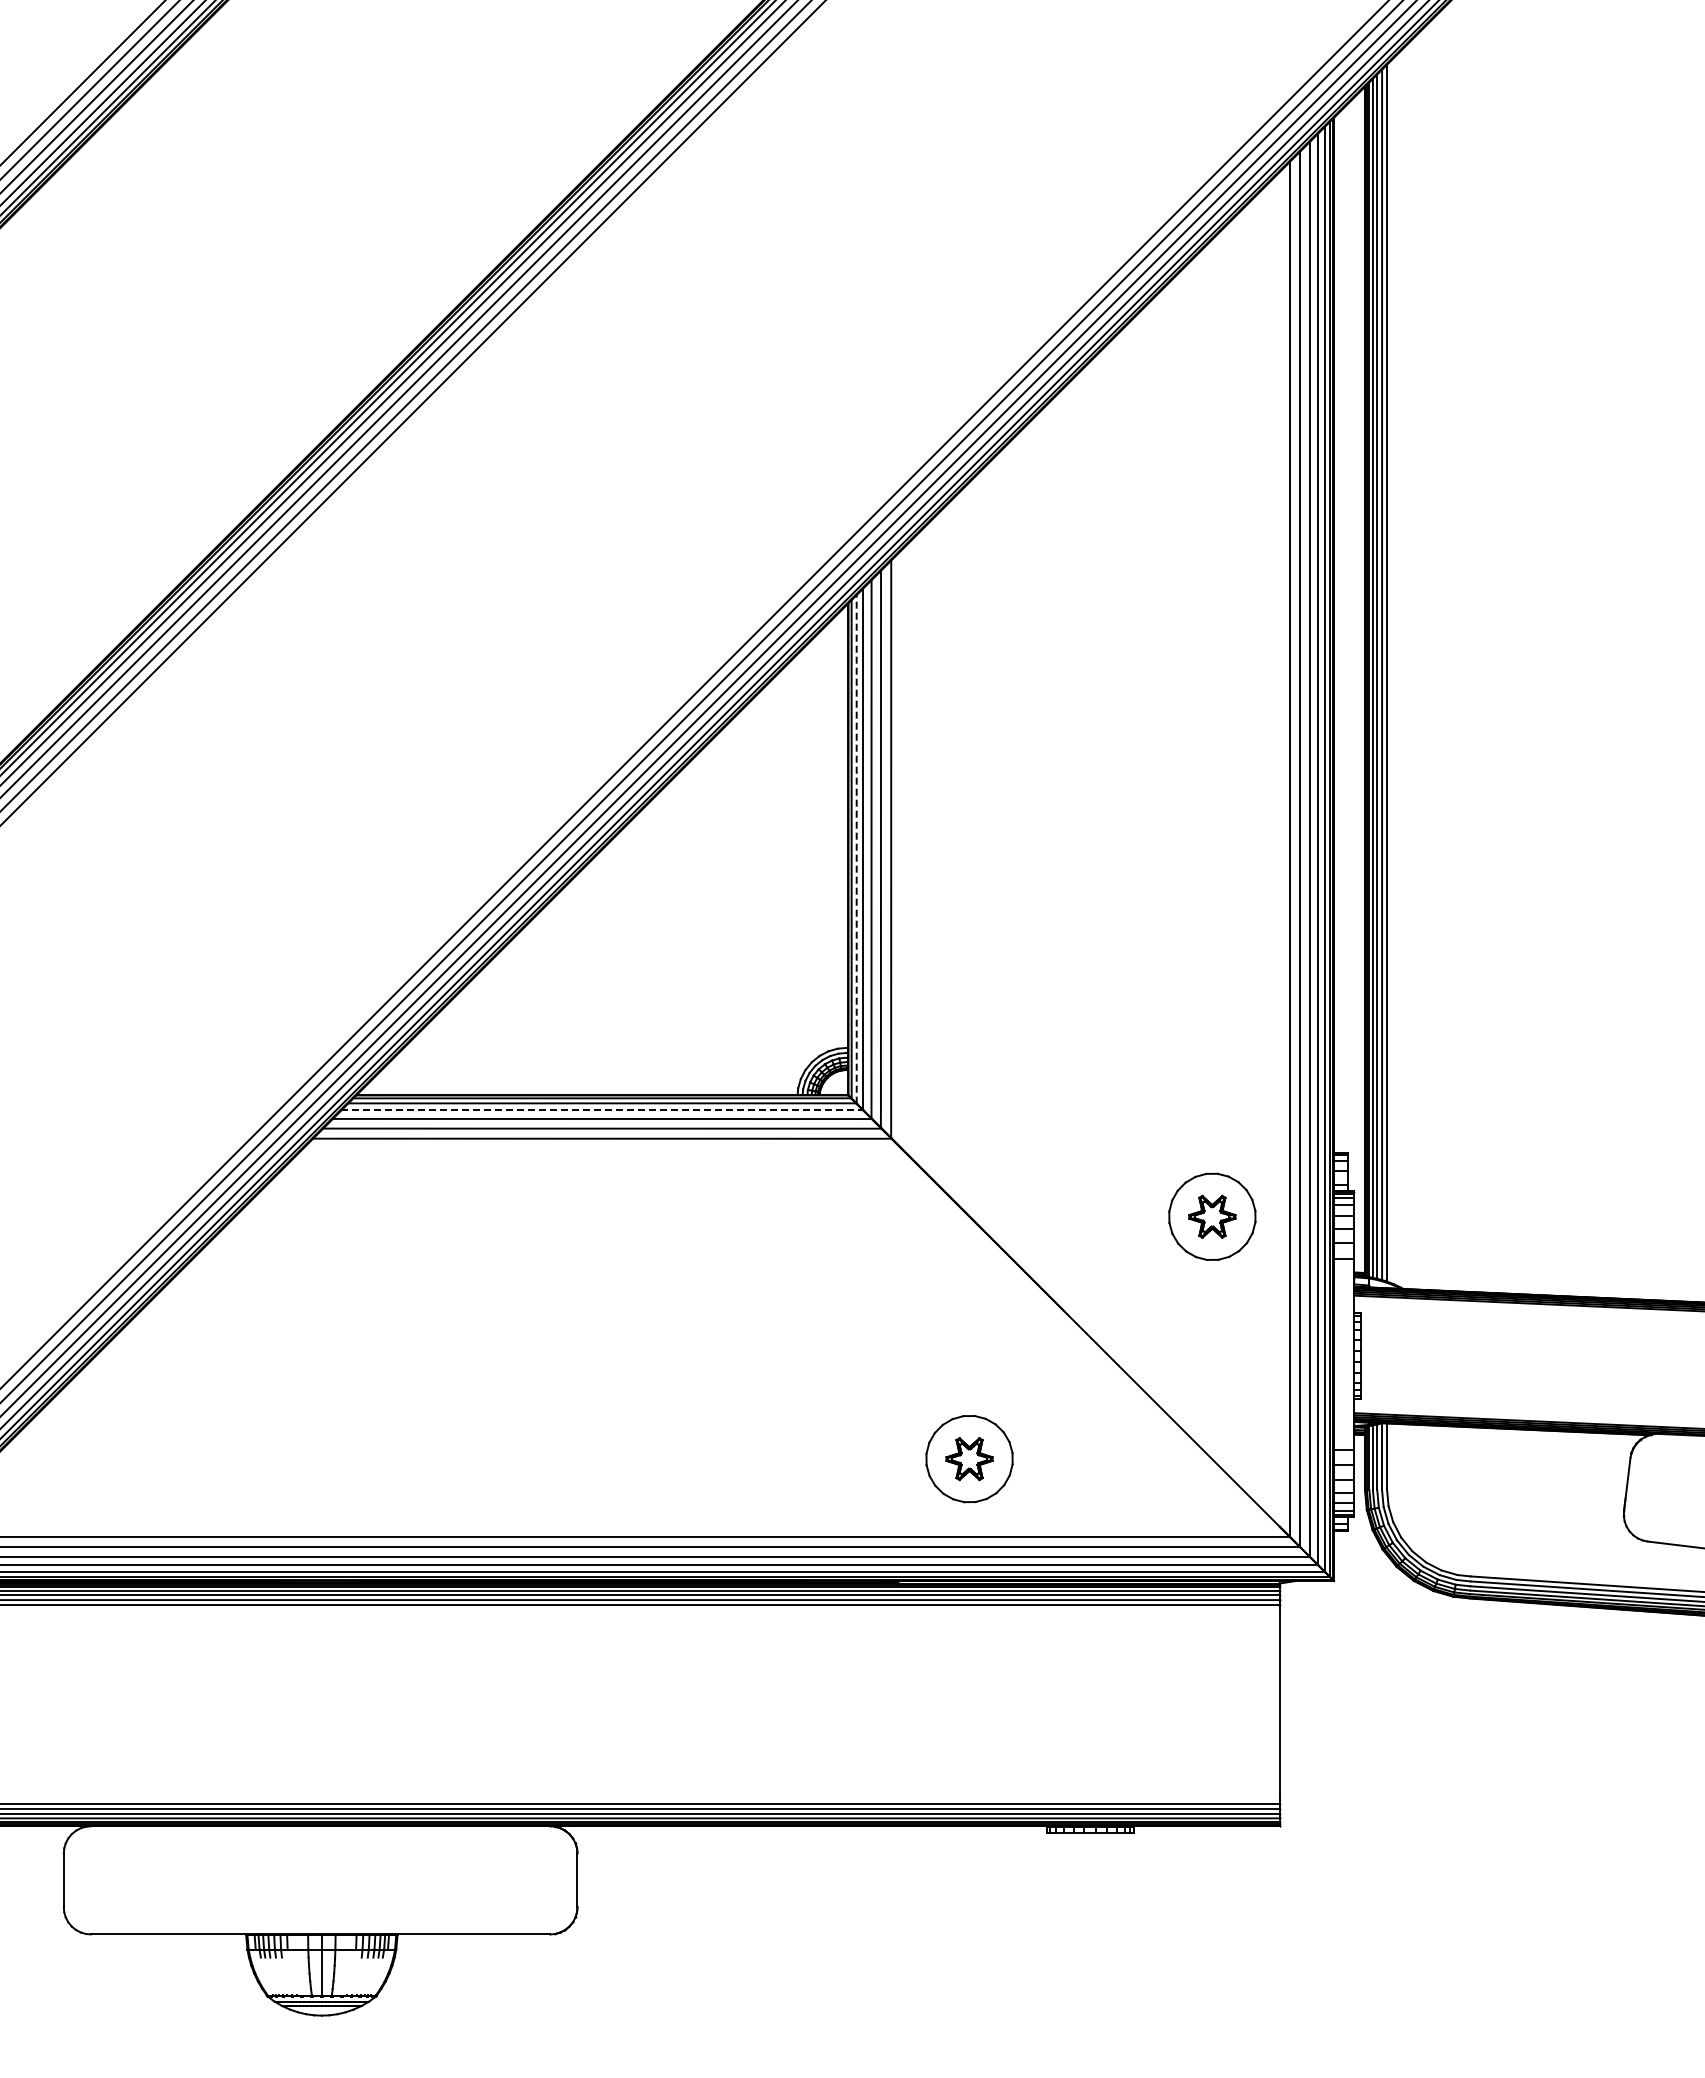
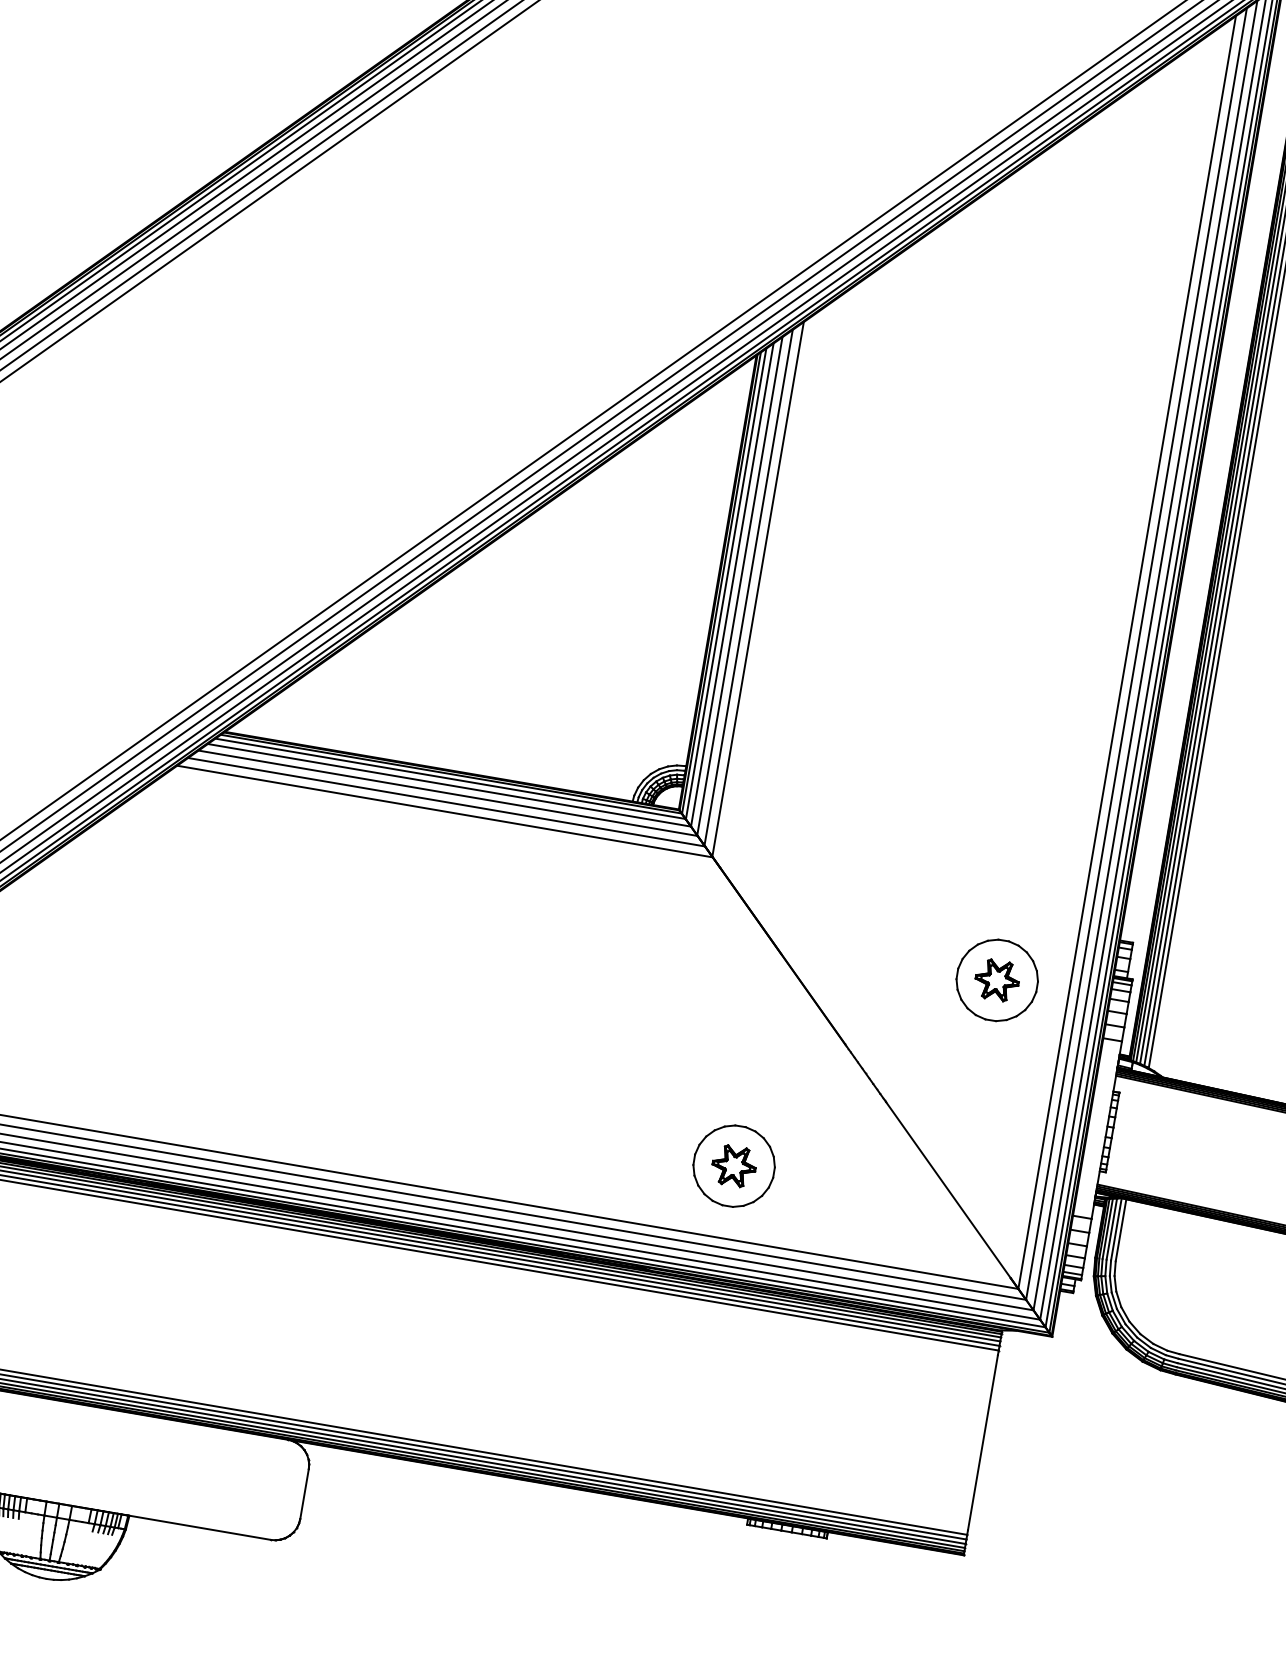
line: (856, 848) -> (726, 583), dashed -> solid
line: (602, 1110) -> (449, 785), dashed -> solid

